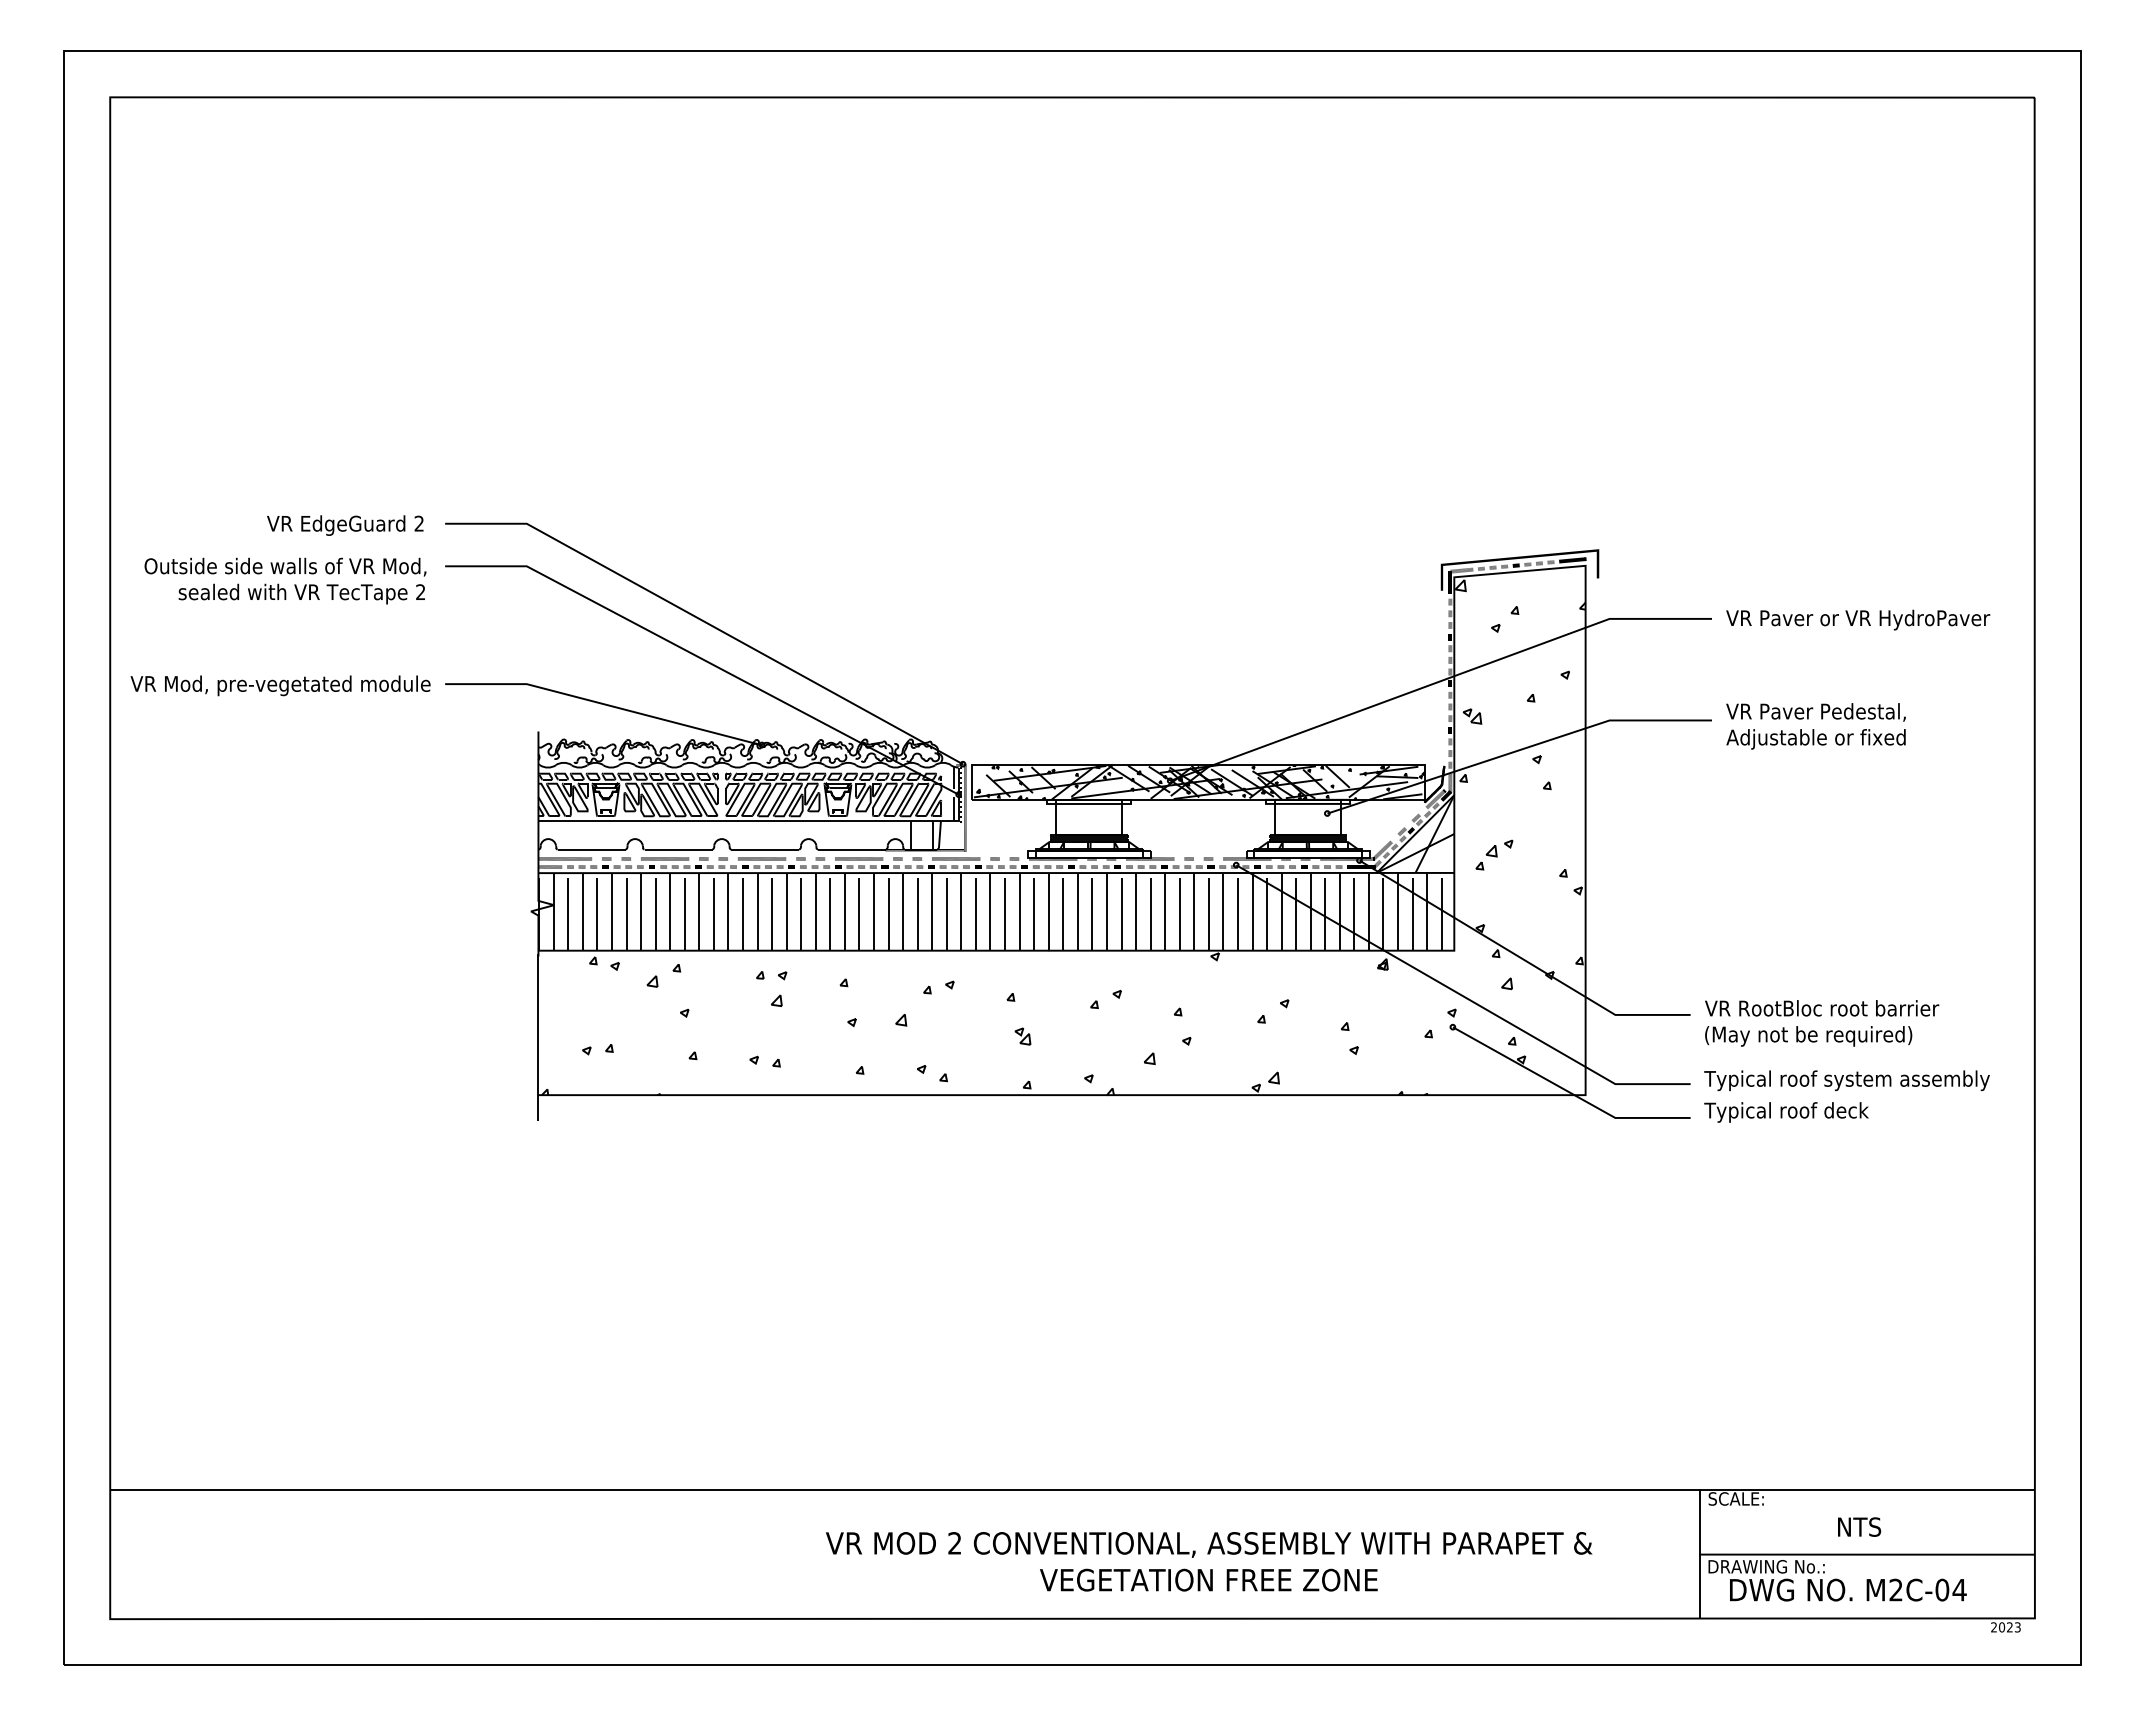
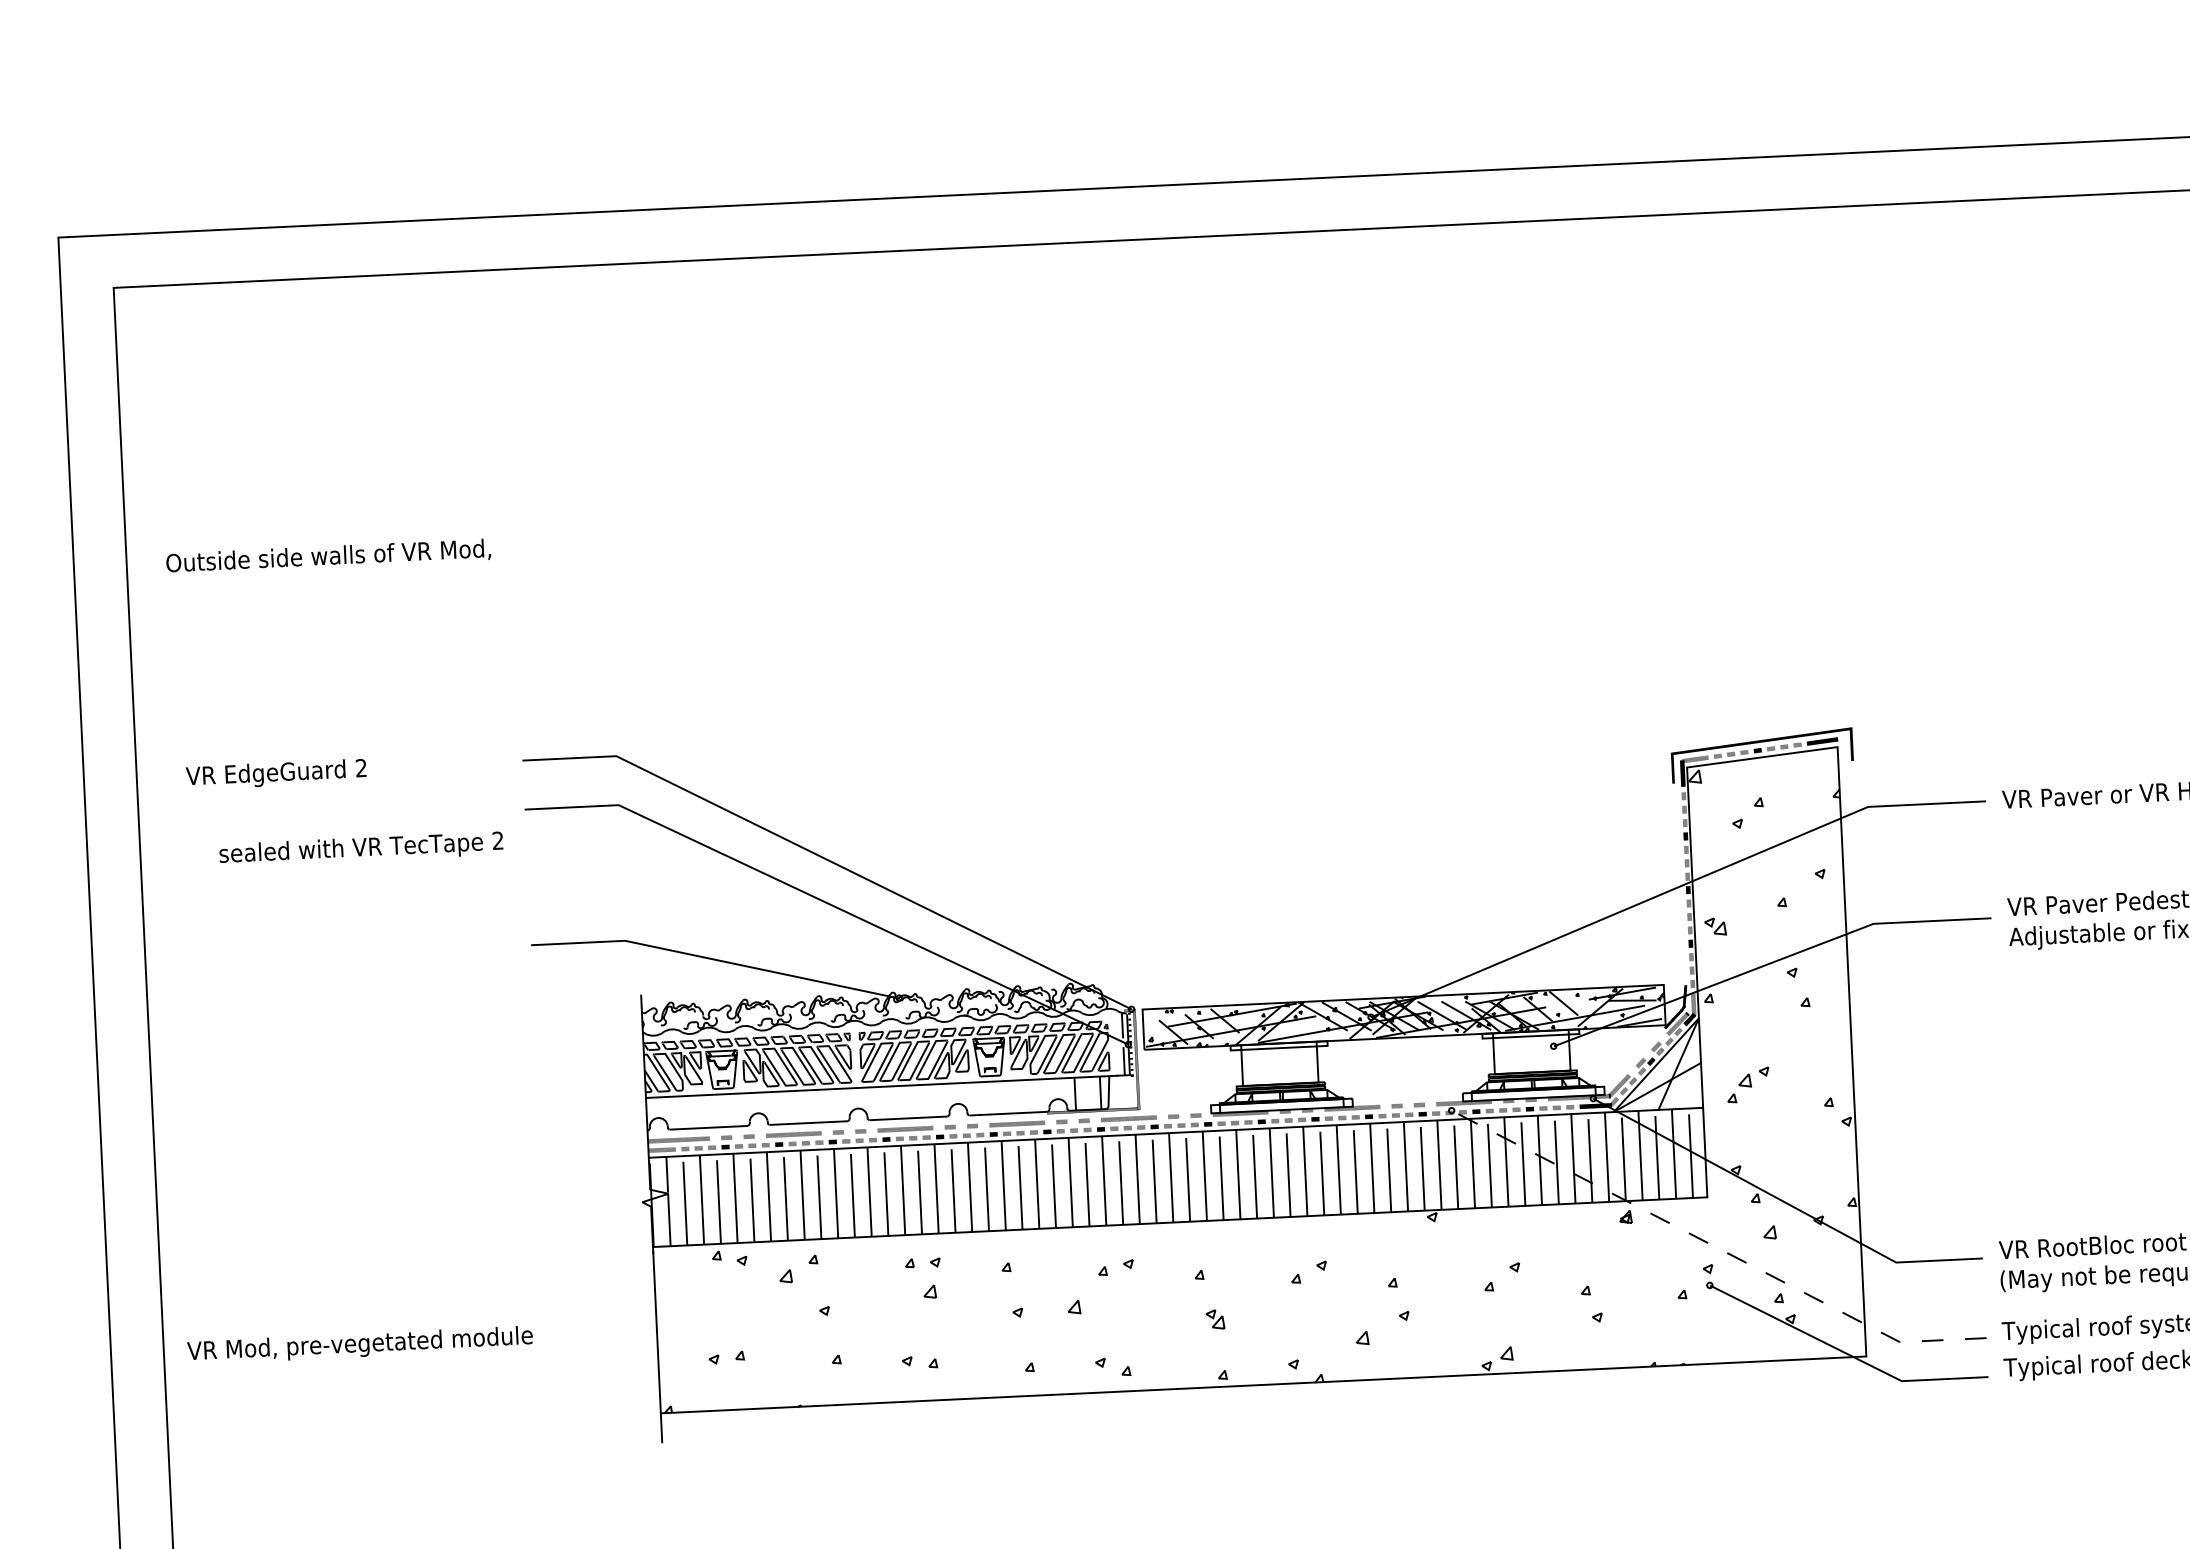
text: (345, 525) -> (276, 774), moved
text: (285, 566) -> (328, 556), moved
text: (280, 685) -> (359, 1344), moved
line: (1458, 993) -> (1714, 1246), solid -> dashed

